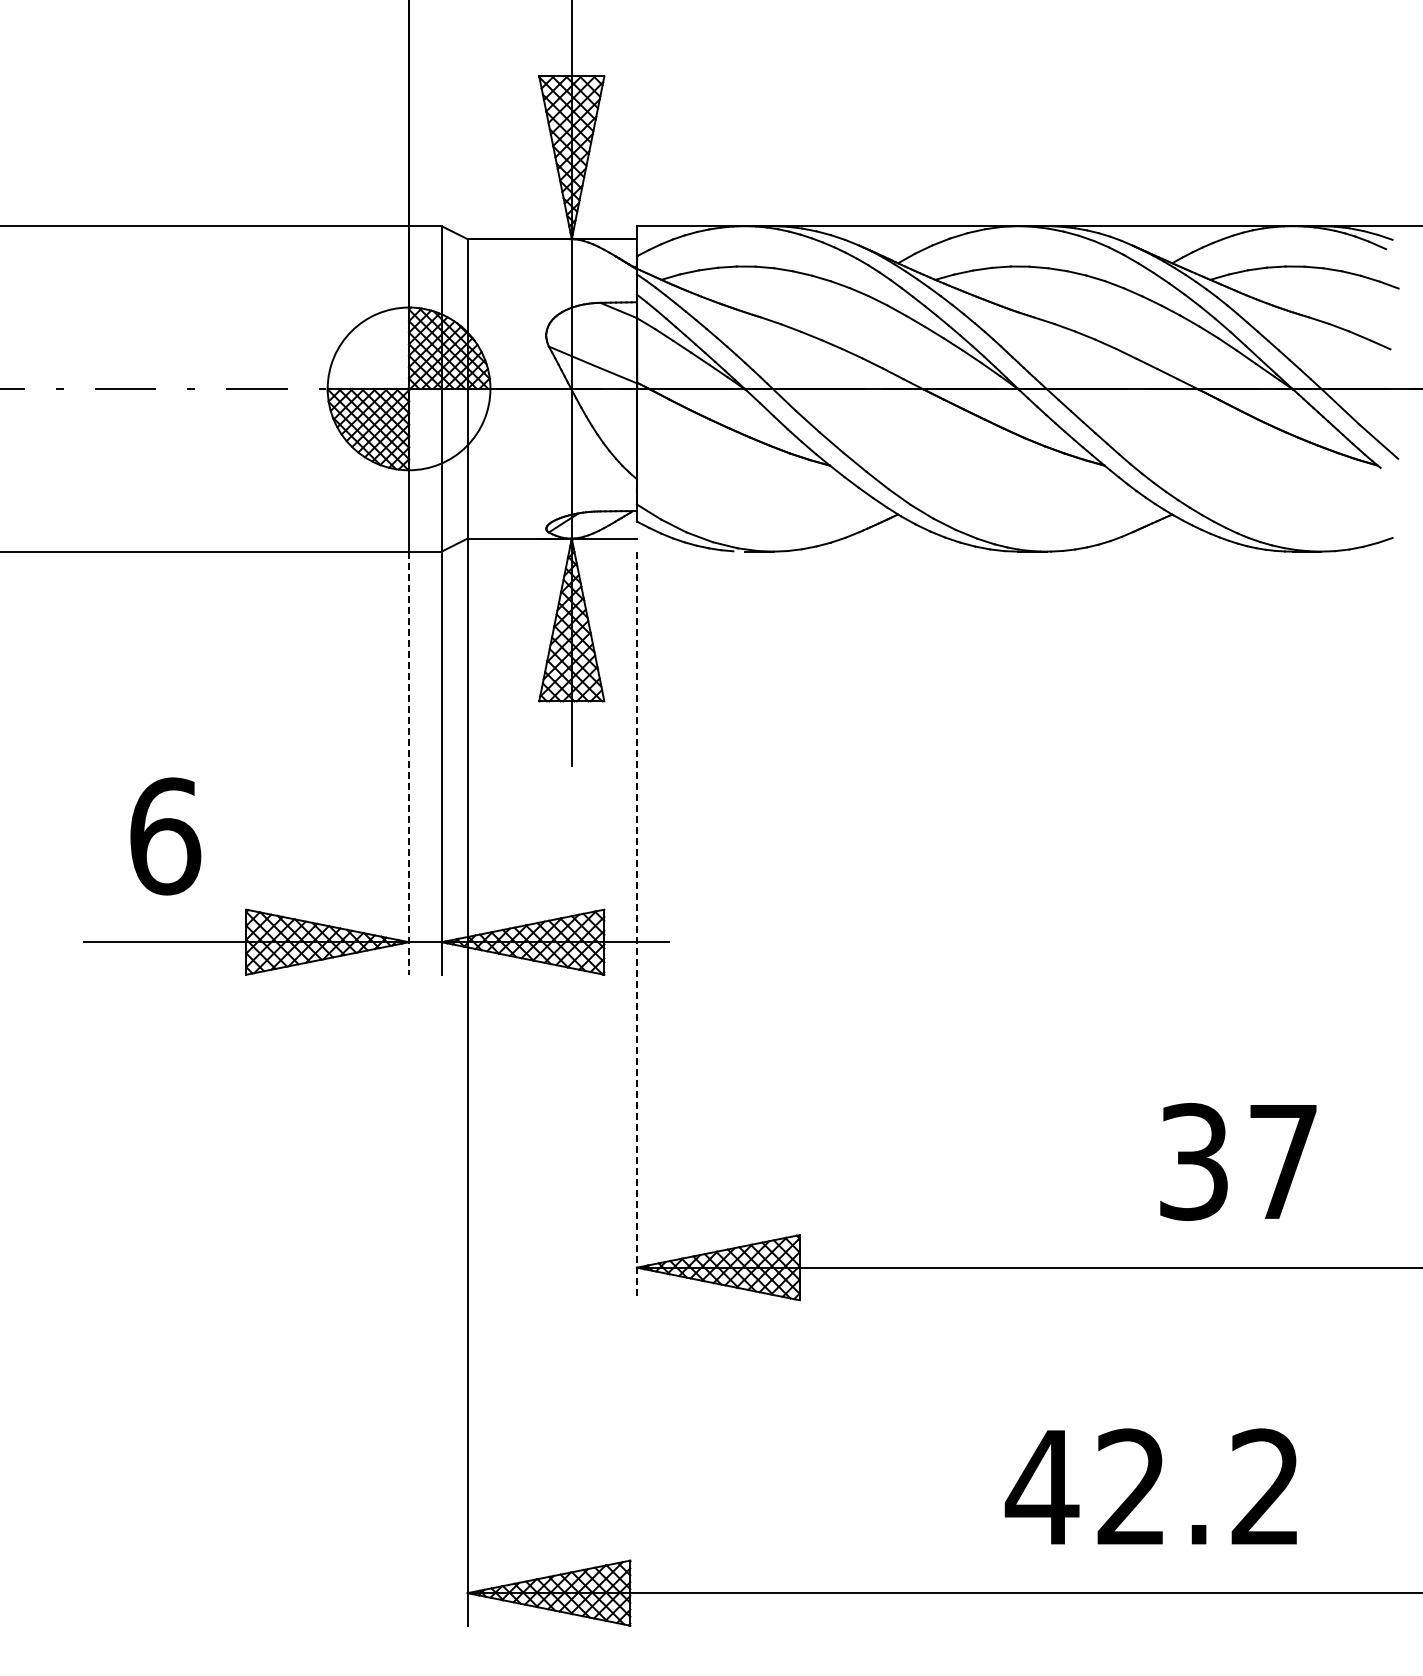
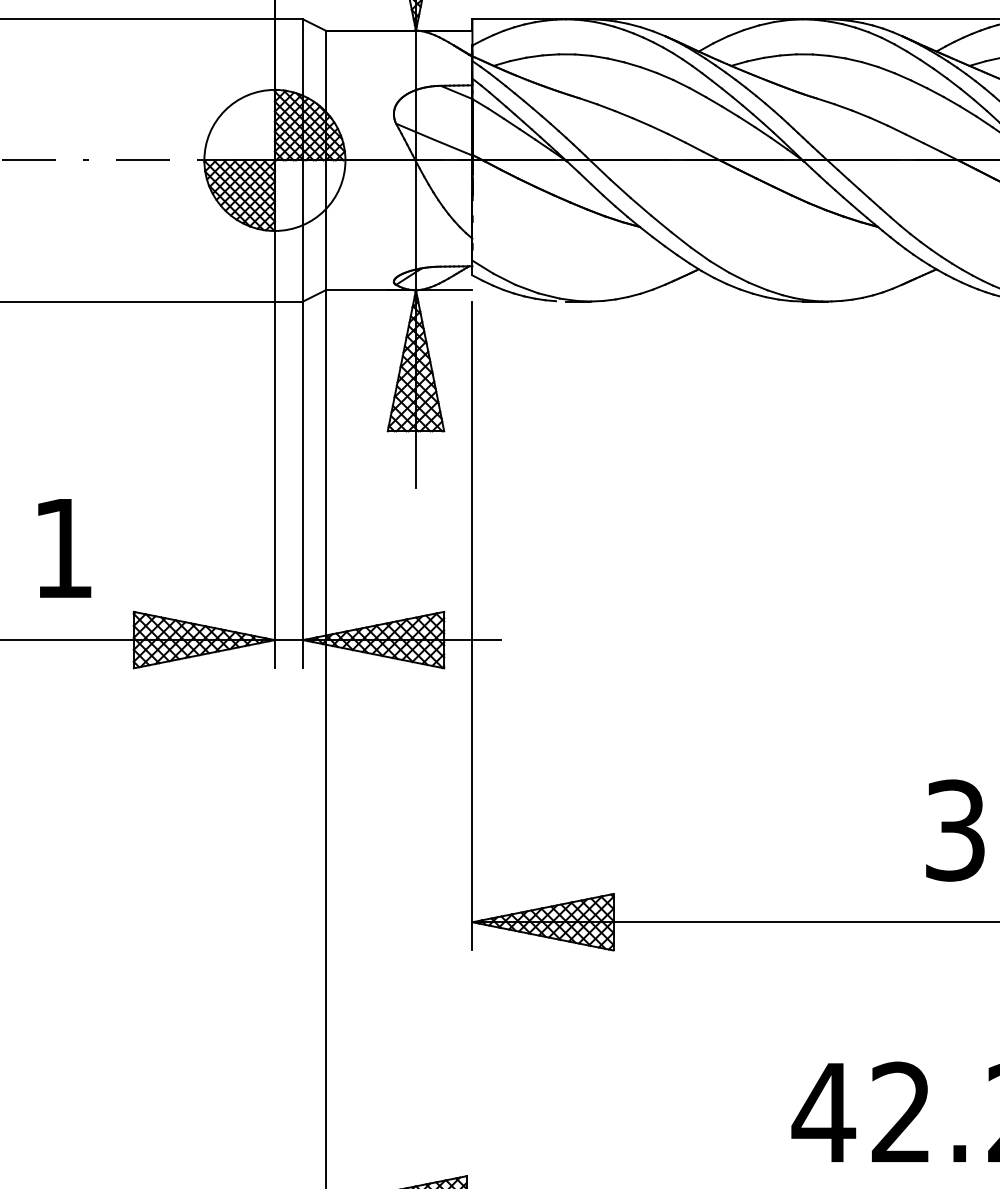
line: (409, 763) -> (275, 485), dashed -> solid
text: (165, 836) -> (63, 548), 6 -> 1
line: (636, 926) -> (472, 626), dashed -> solid

